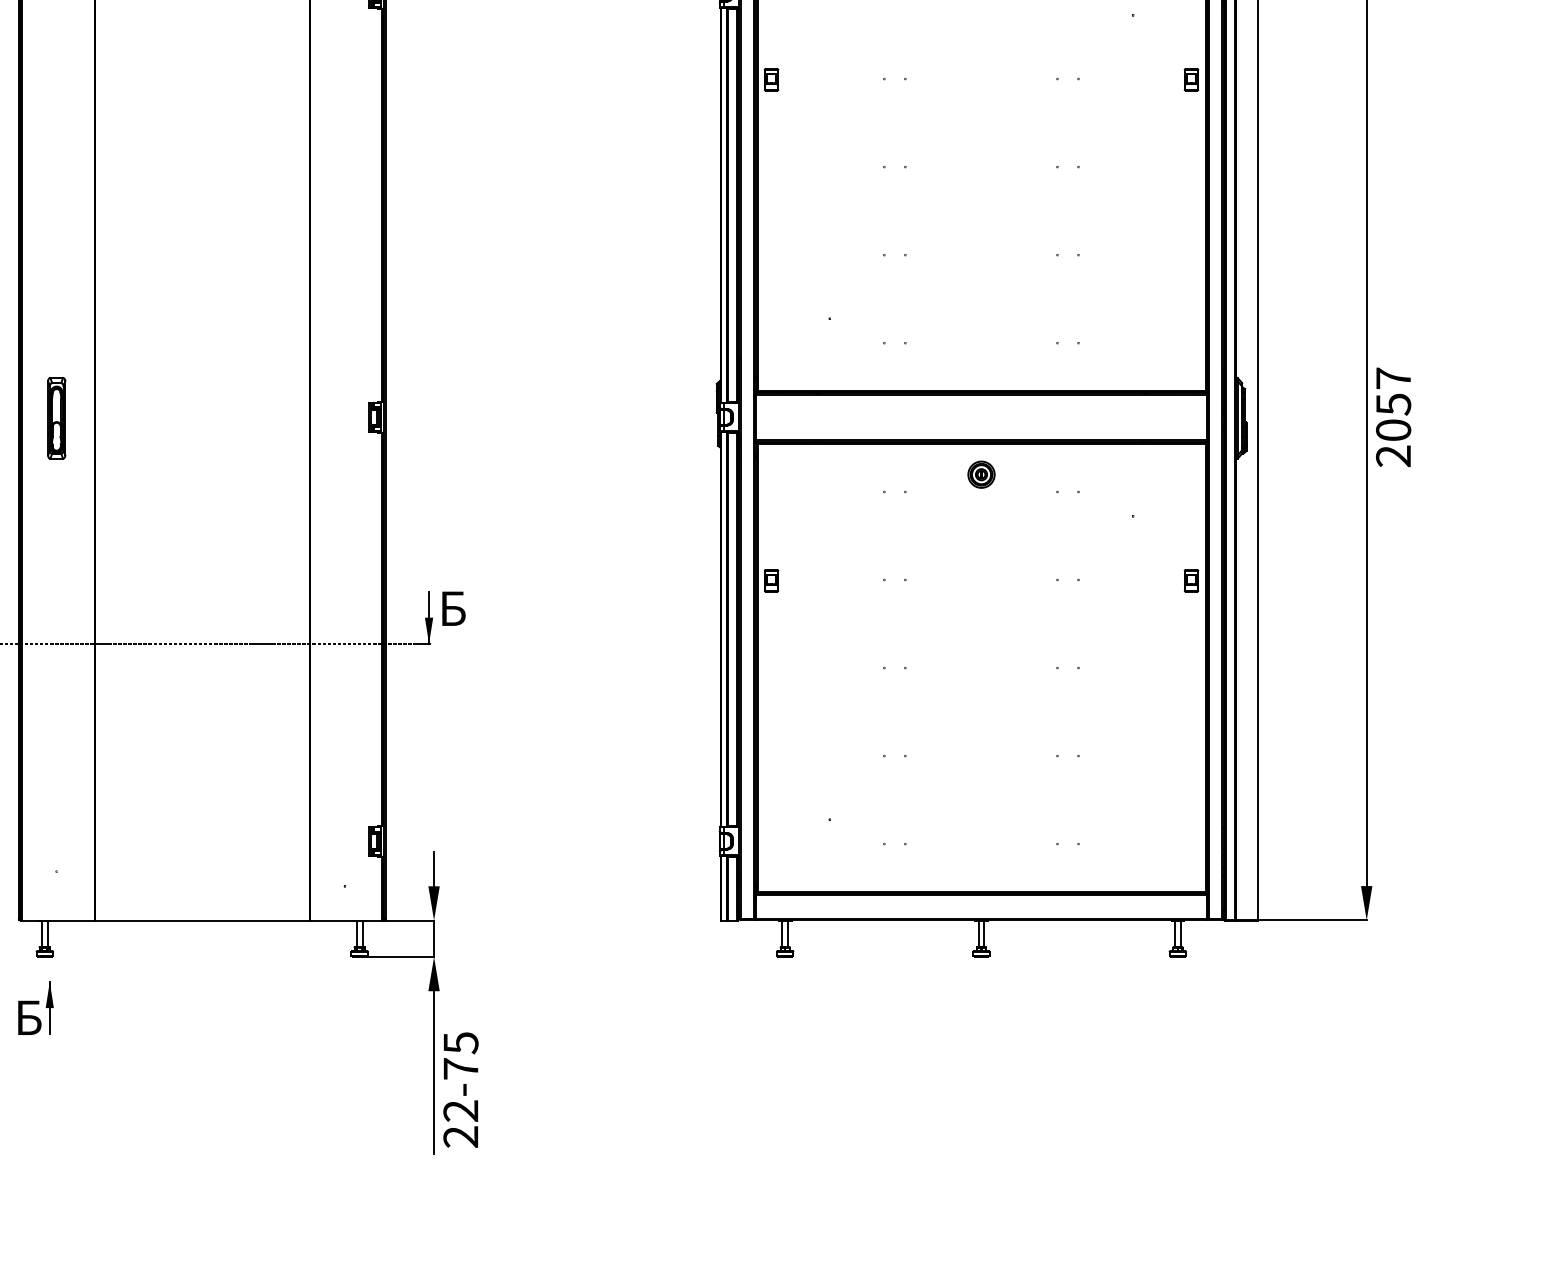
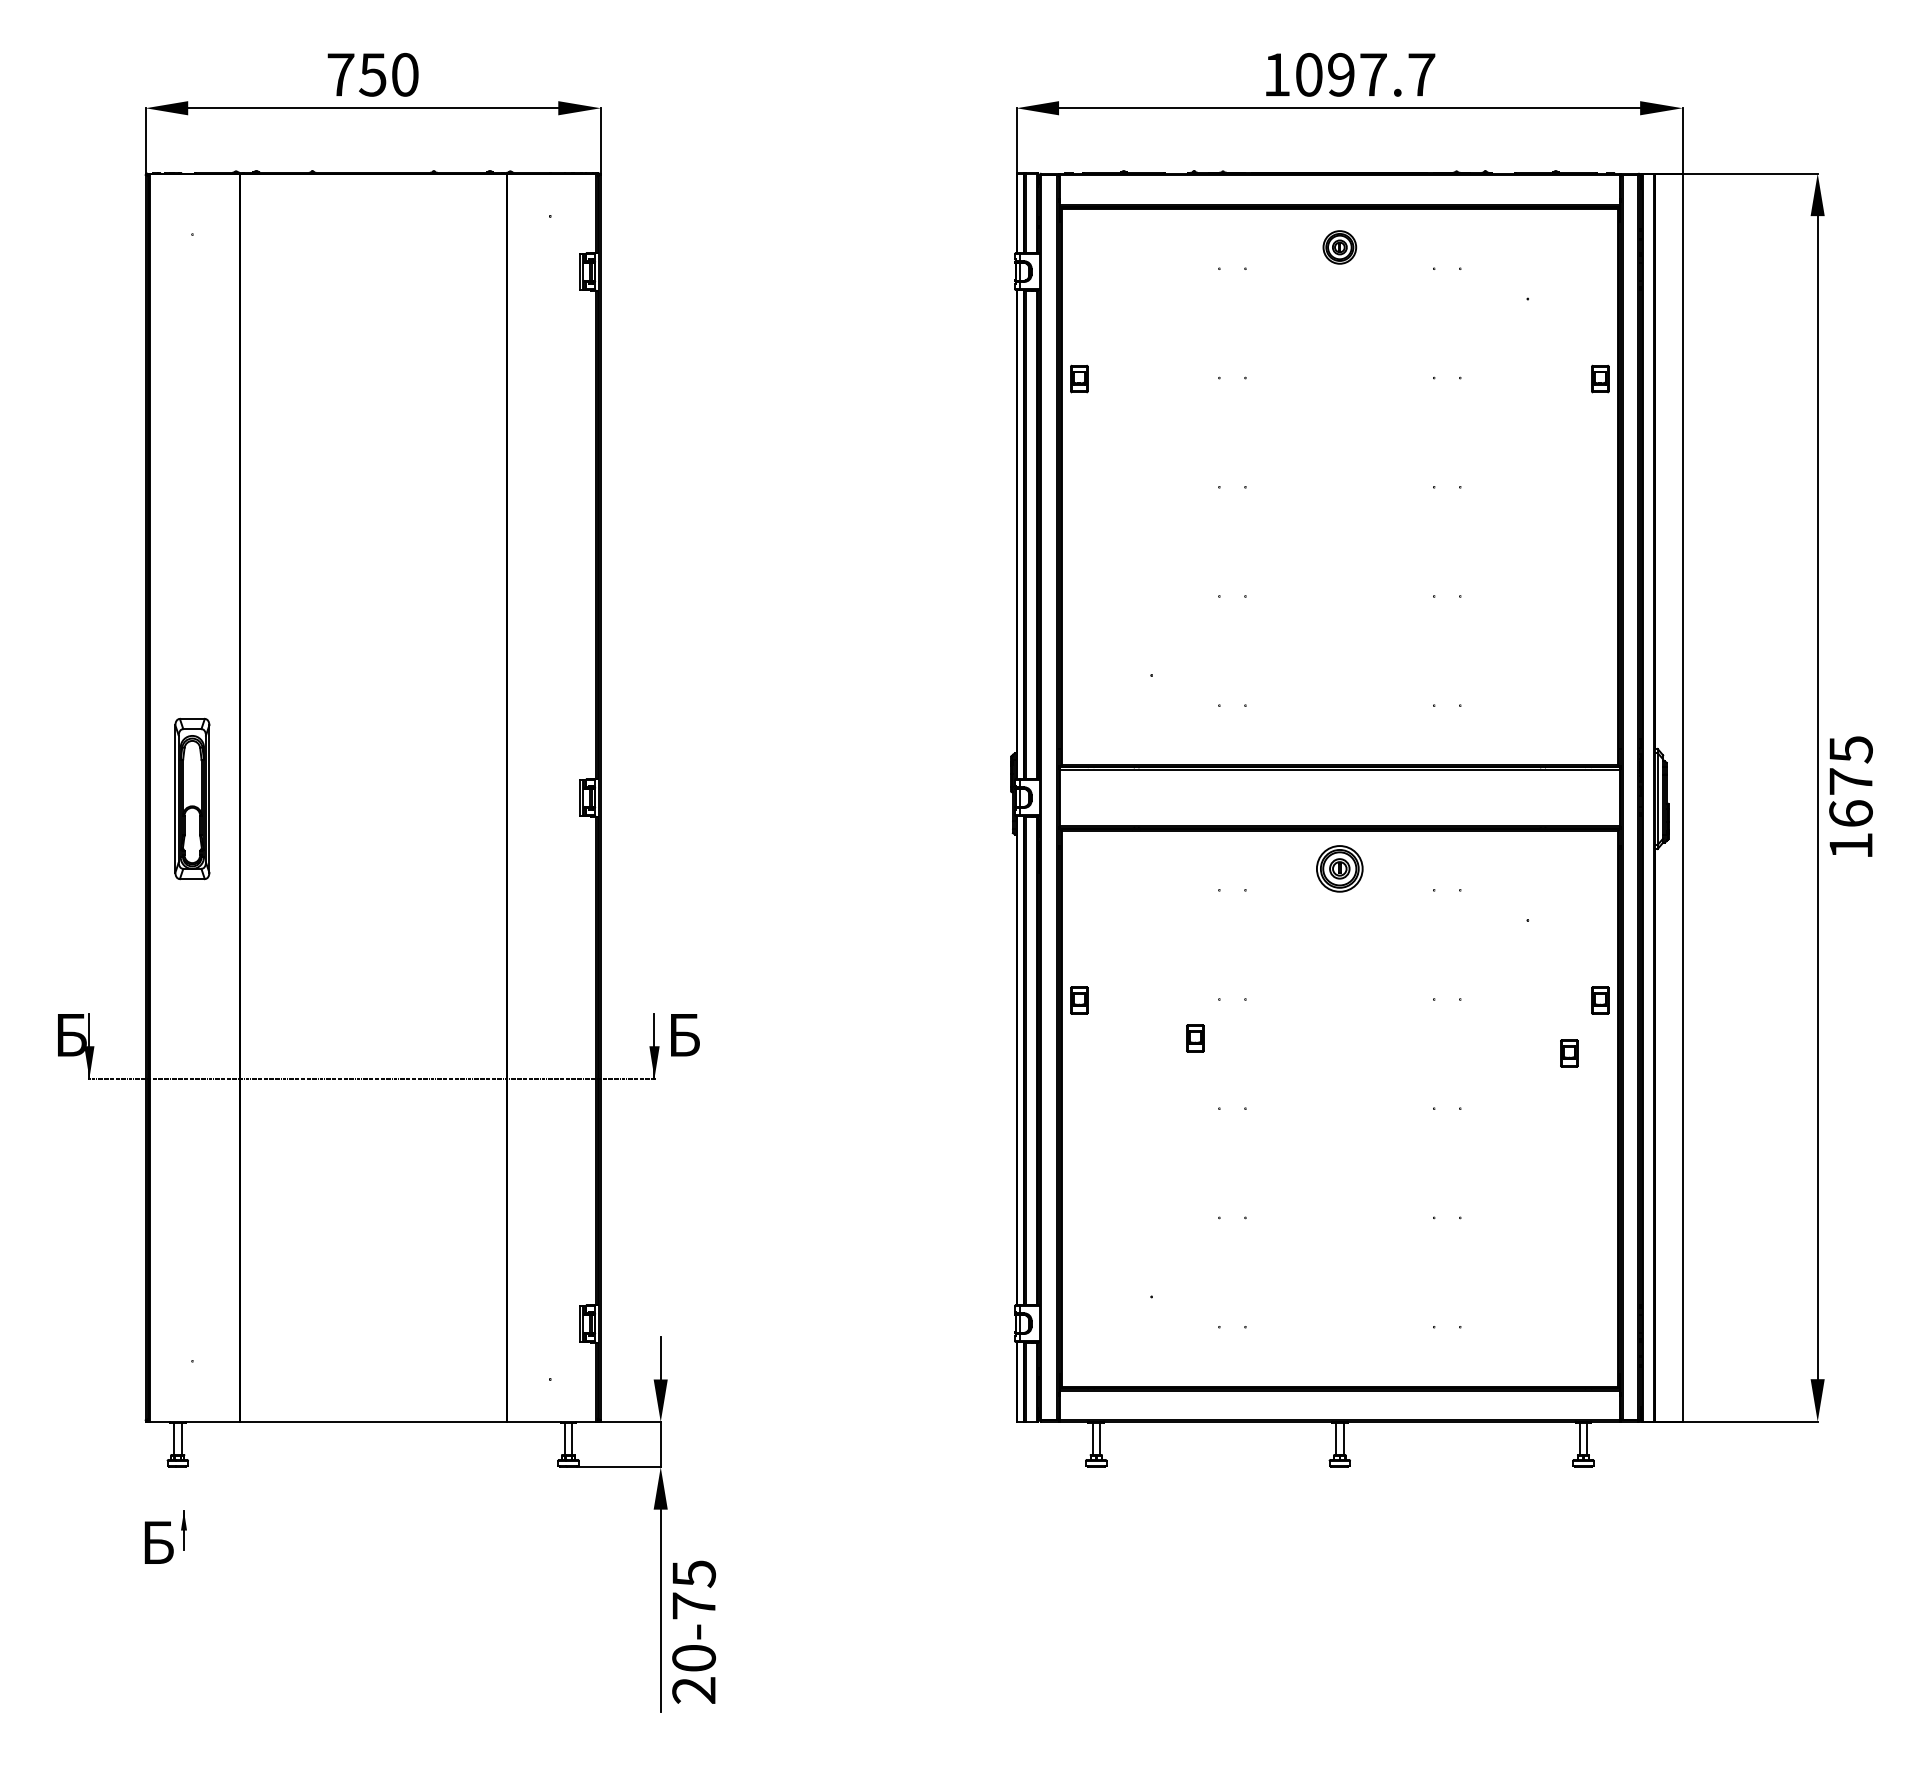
part: (56, 417) -> (192, 798), size x1.6
text: (1393, 417) -> (1850, 797), 2057 -> 1675
part: (981, 474) -> (1339, 868), size x1.4
part: (865, 611) -> (1195, 1038), added
part: (1166, 623) -> (1569, 1053), added
part: (49, 1008) -> (183, 1530), size x0.6
text: (461, 1111) -> (694, 1658), 22-75 -> 20-75

